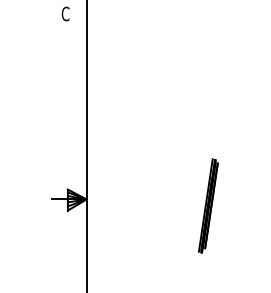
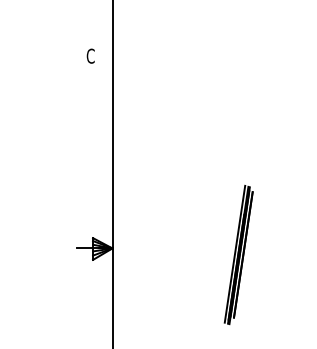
part: (208, 206) -> (238, 255), size x1.43

